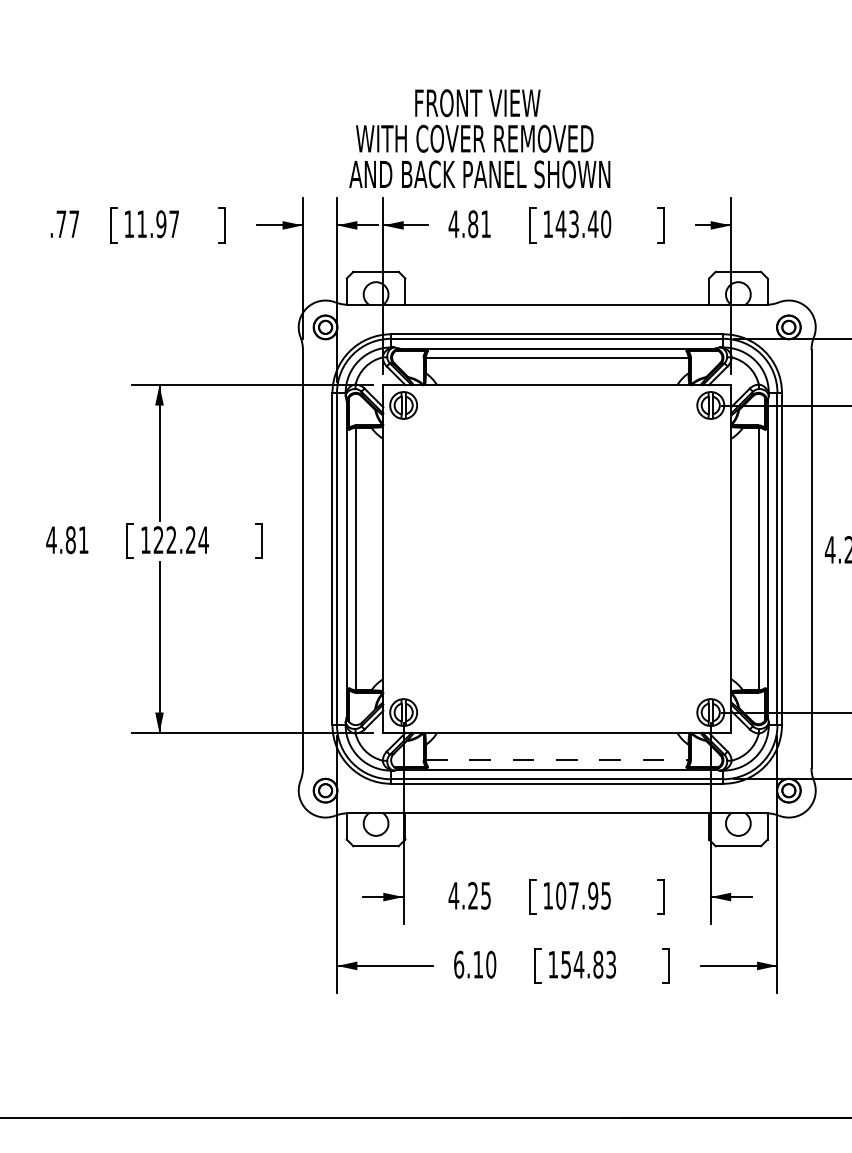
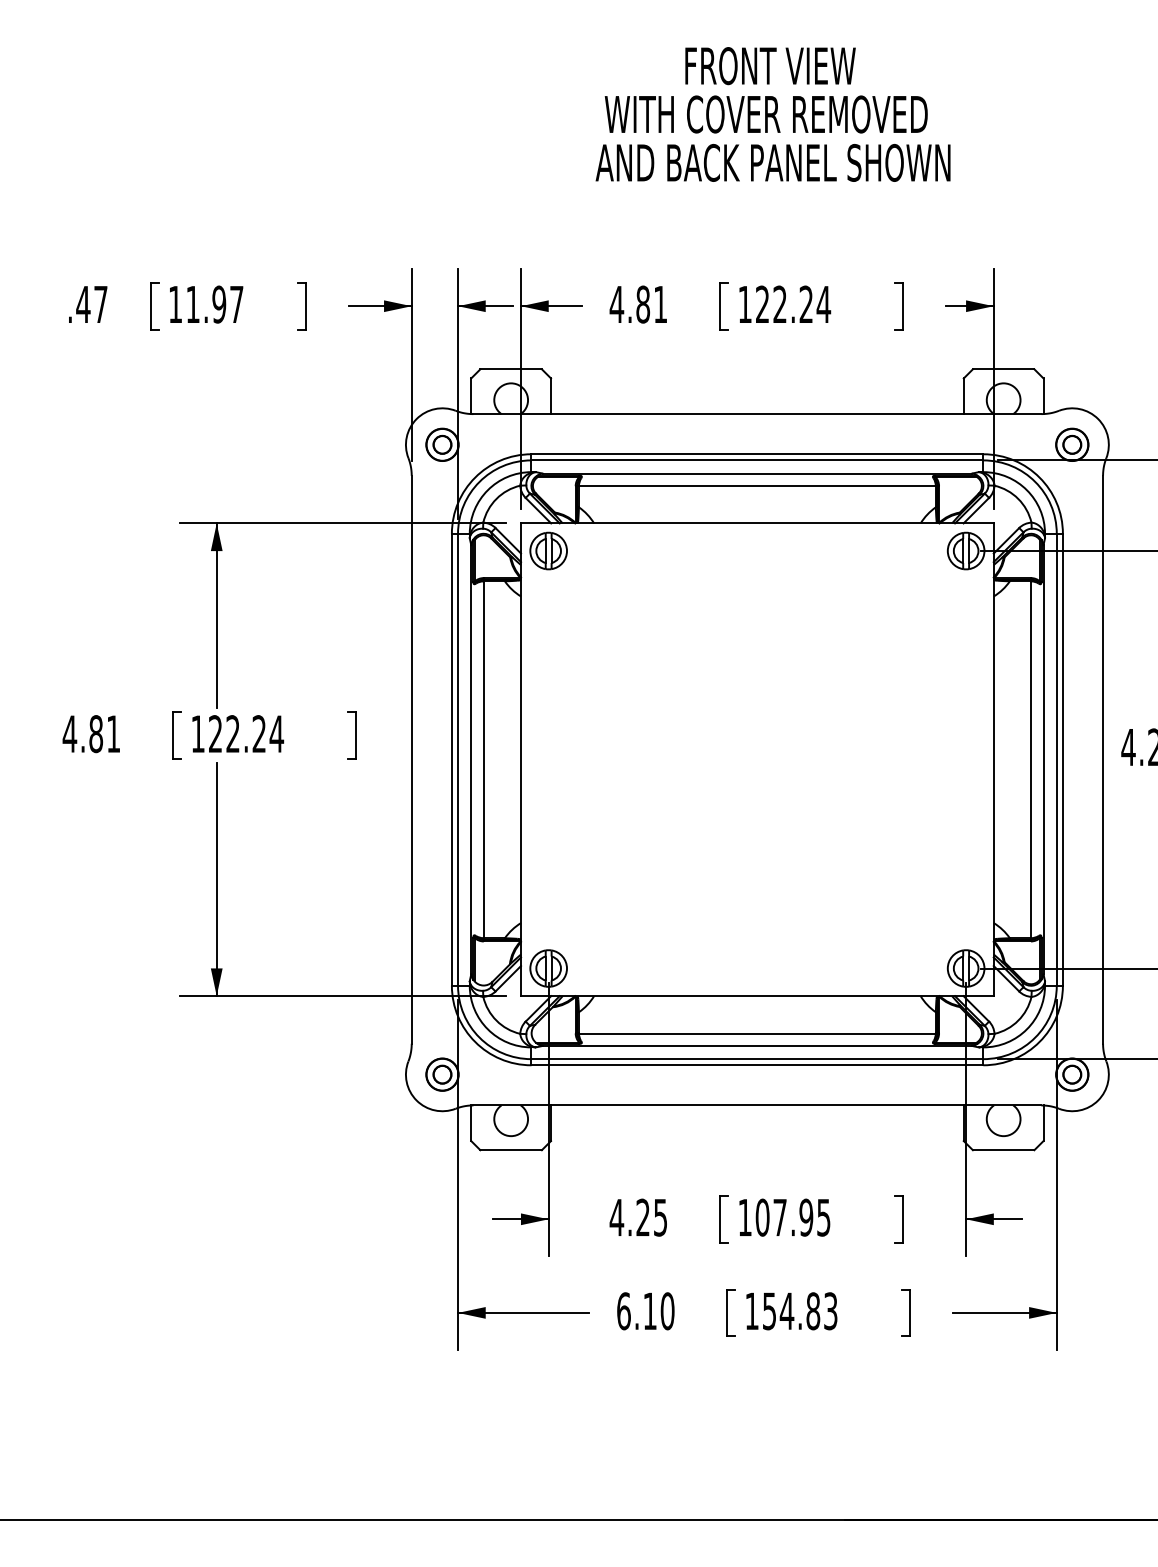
text: (479, 138) -> (772, 114), moved
text: (61, 224) -> (83, 304), .77 -> .47
text: (583, 224) -> (793, 304), 143.40 -> 122.24
line: (557, 760) -> (757, 1033), dashed -> solid

